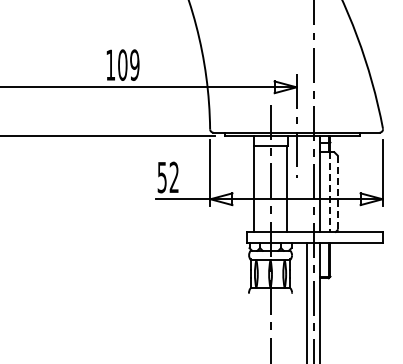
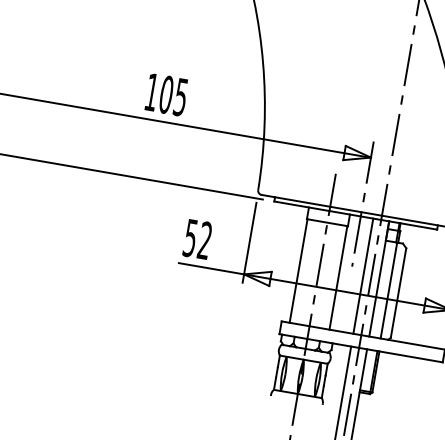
text: (134, 64) -> (180, 96), 109 -> 105
line: (306, 183) -> (362, 275), added
line: (329, 192) -> (388, 290), dashed -> solid
line: (337, 193) -> (398, 293), dashed -> solid

